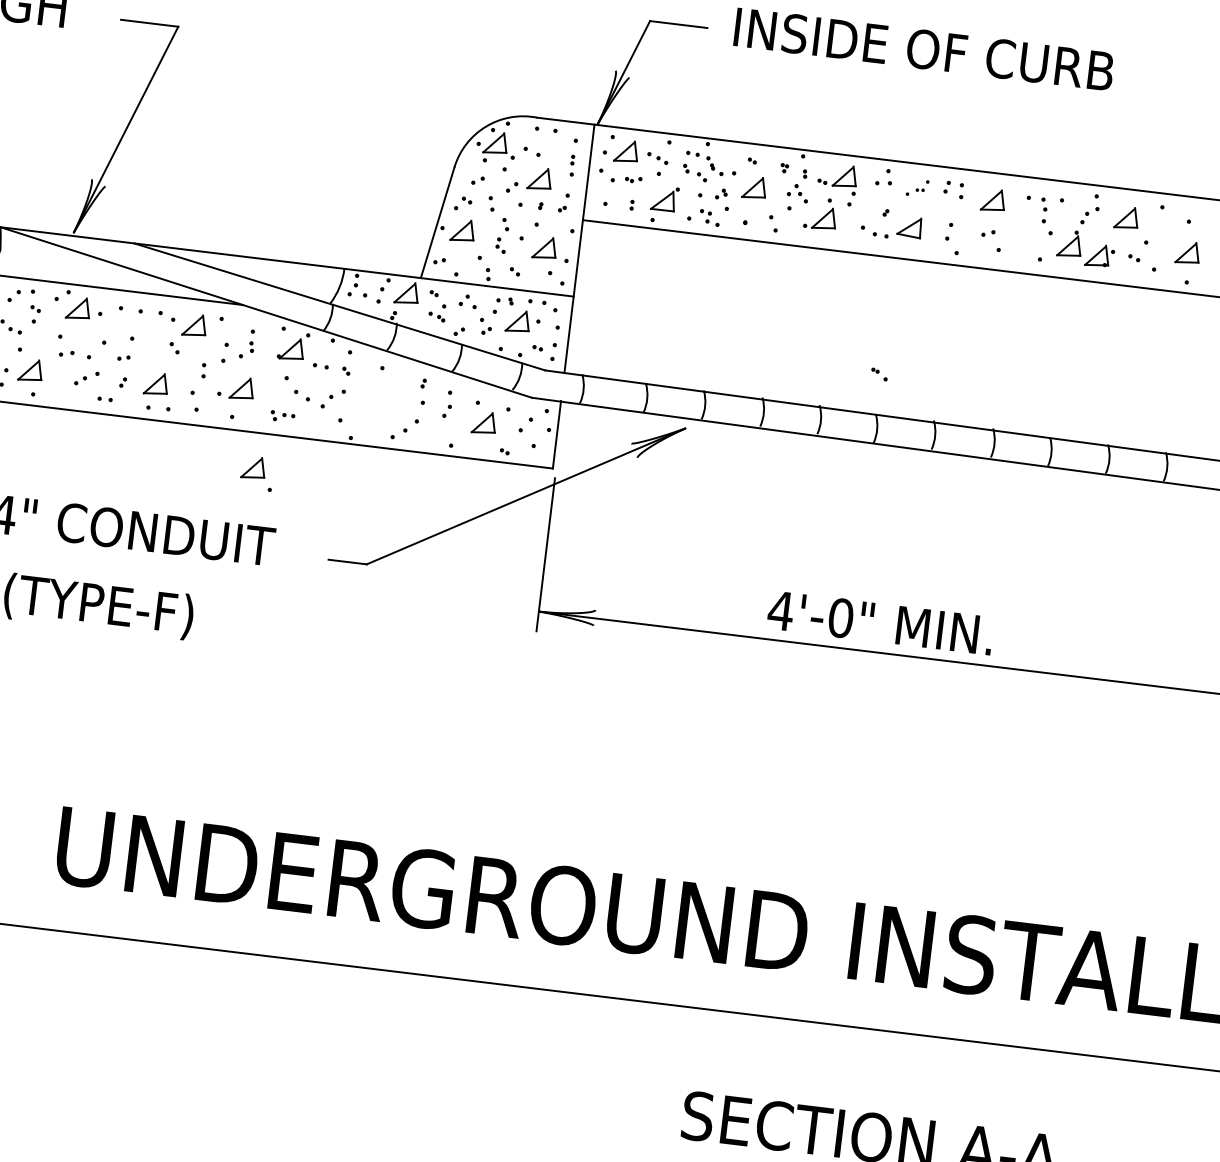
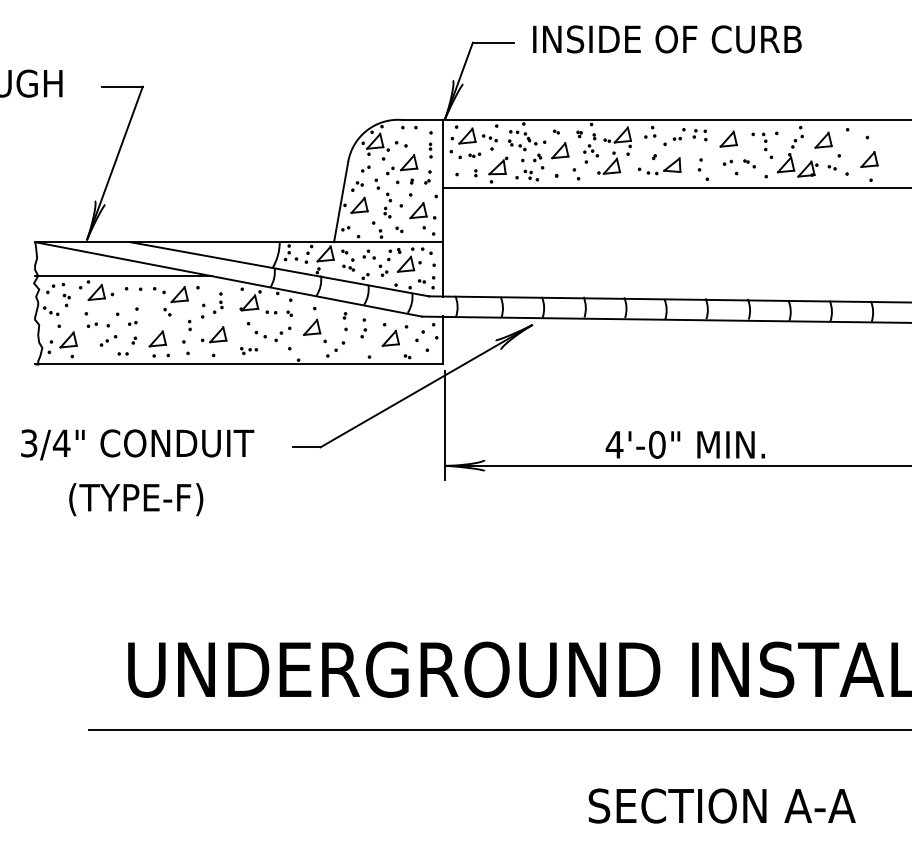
part: (917, 187) -> (674, 136), size x1.43
part: (879, 373) -> (749, 163), moved
part: (256, 472) -> (314, 330), moved

